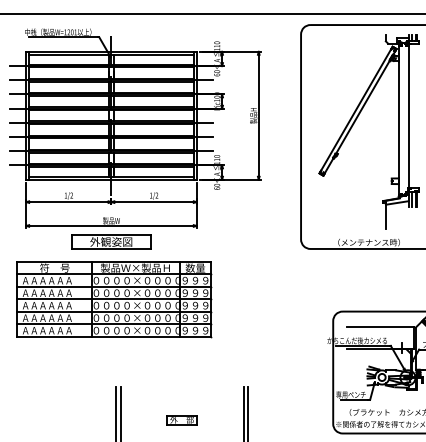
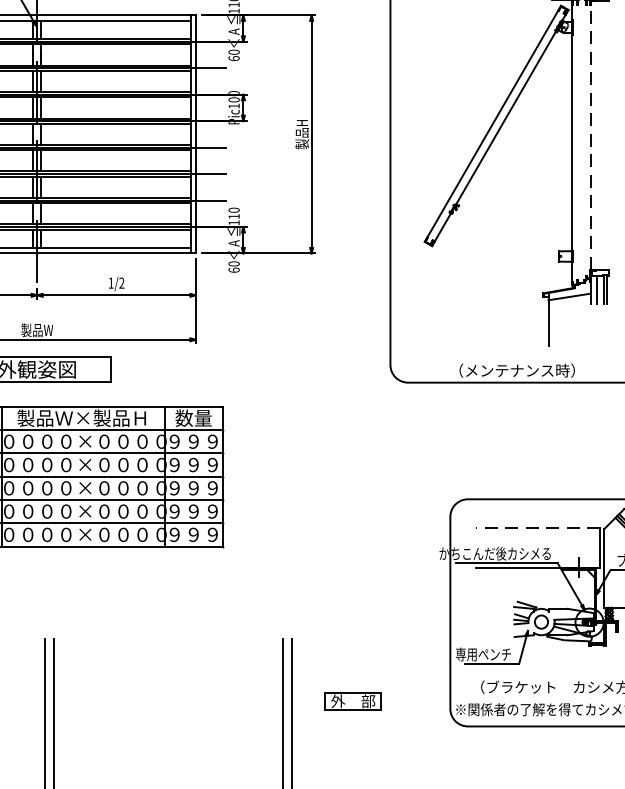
line: (408, 117) -> (590, 137), solid -> dashed
line: (379, 327) -> (536, 528), solid -> dashed
part: (181, 420) -> (352, 702), moved

